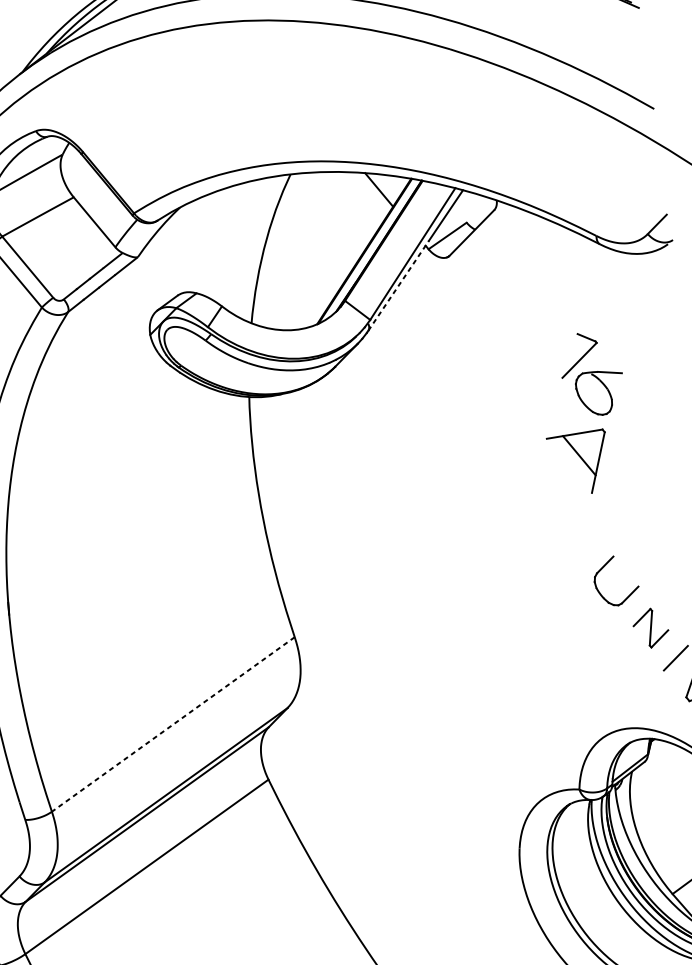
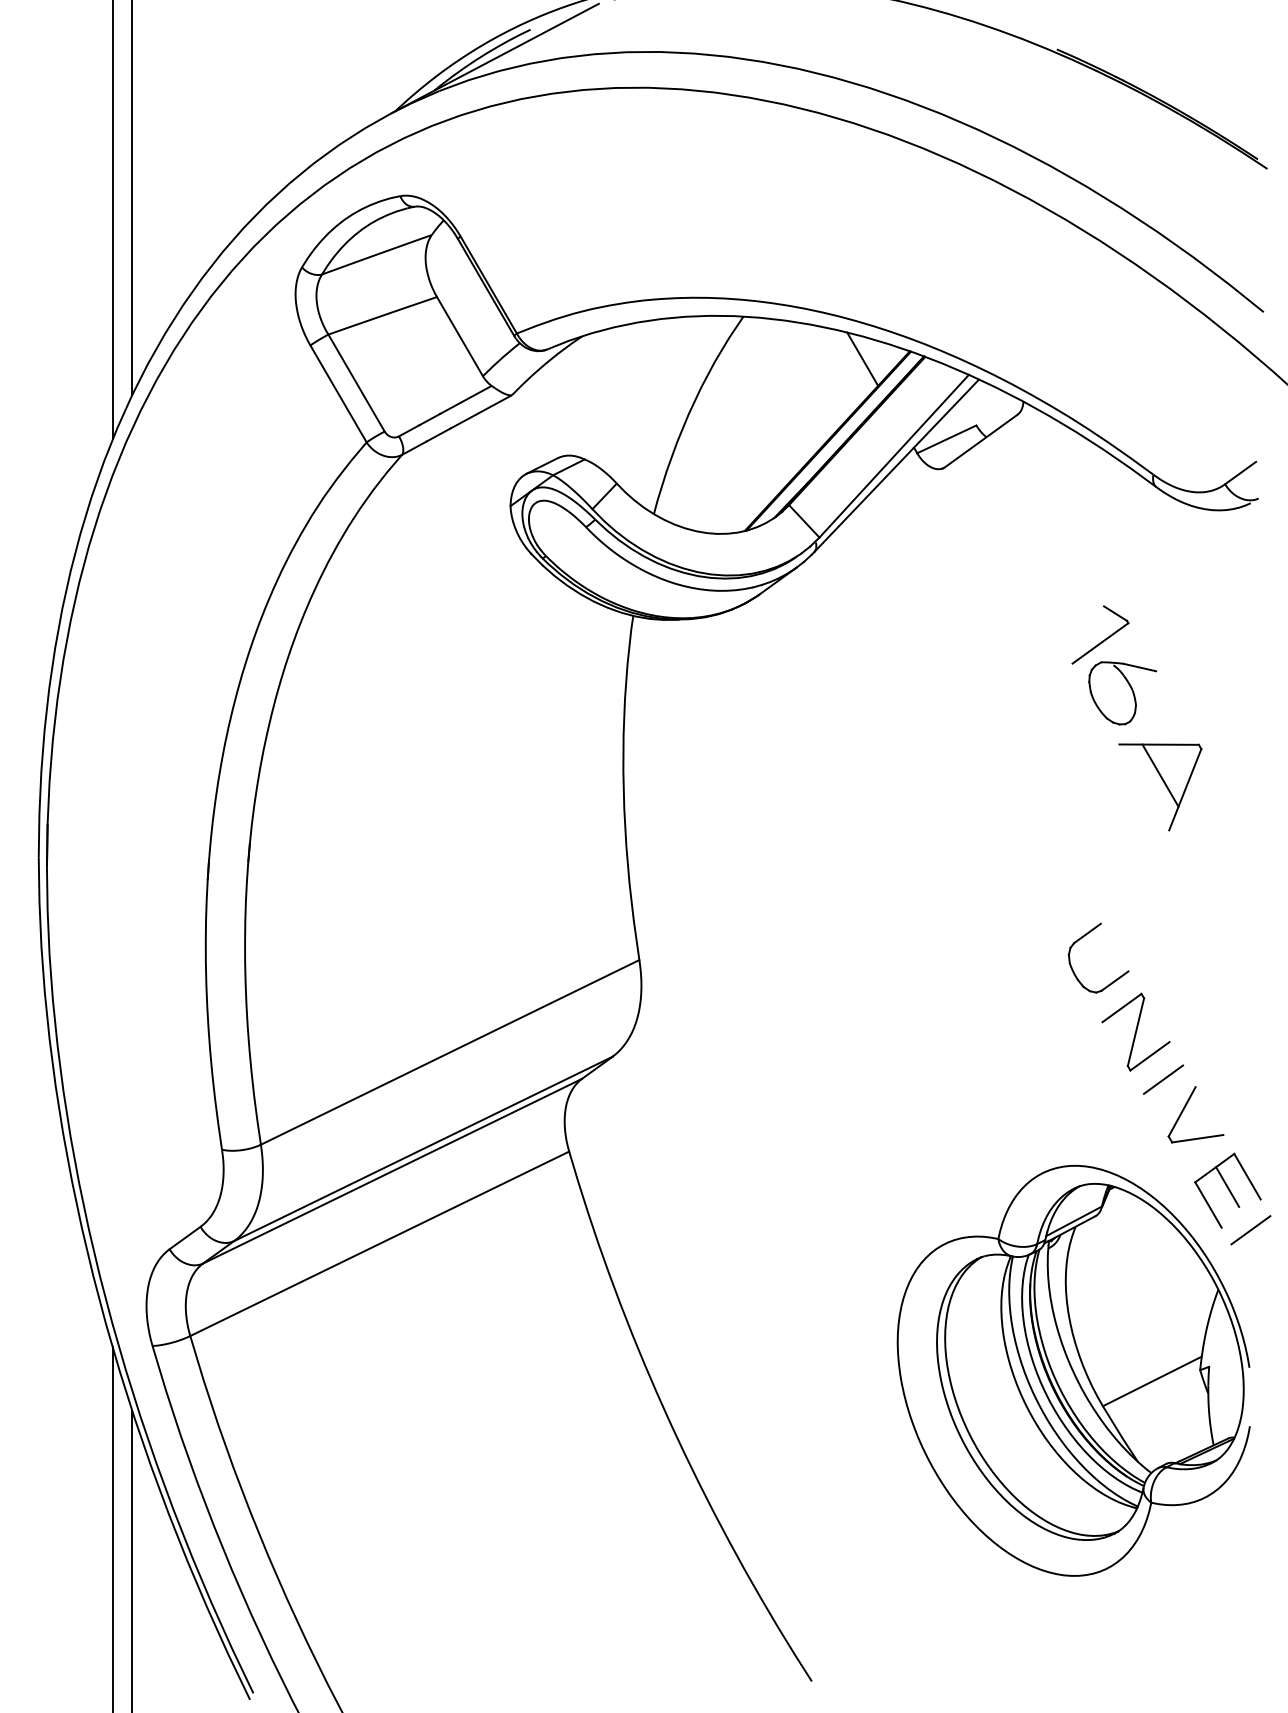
line: (398, 284) -> (867, 495), dashed -> solid
part: (580, 464) -> (1160, 787), moved
part: (650, 627) -> (1135, 1031), size x1.43
line: (173, 724) -> (450, 1052), dashed -> solid

